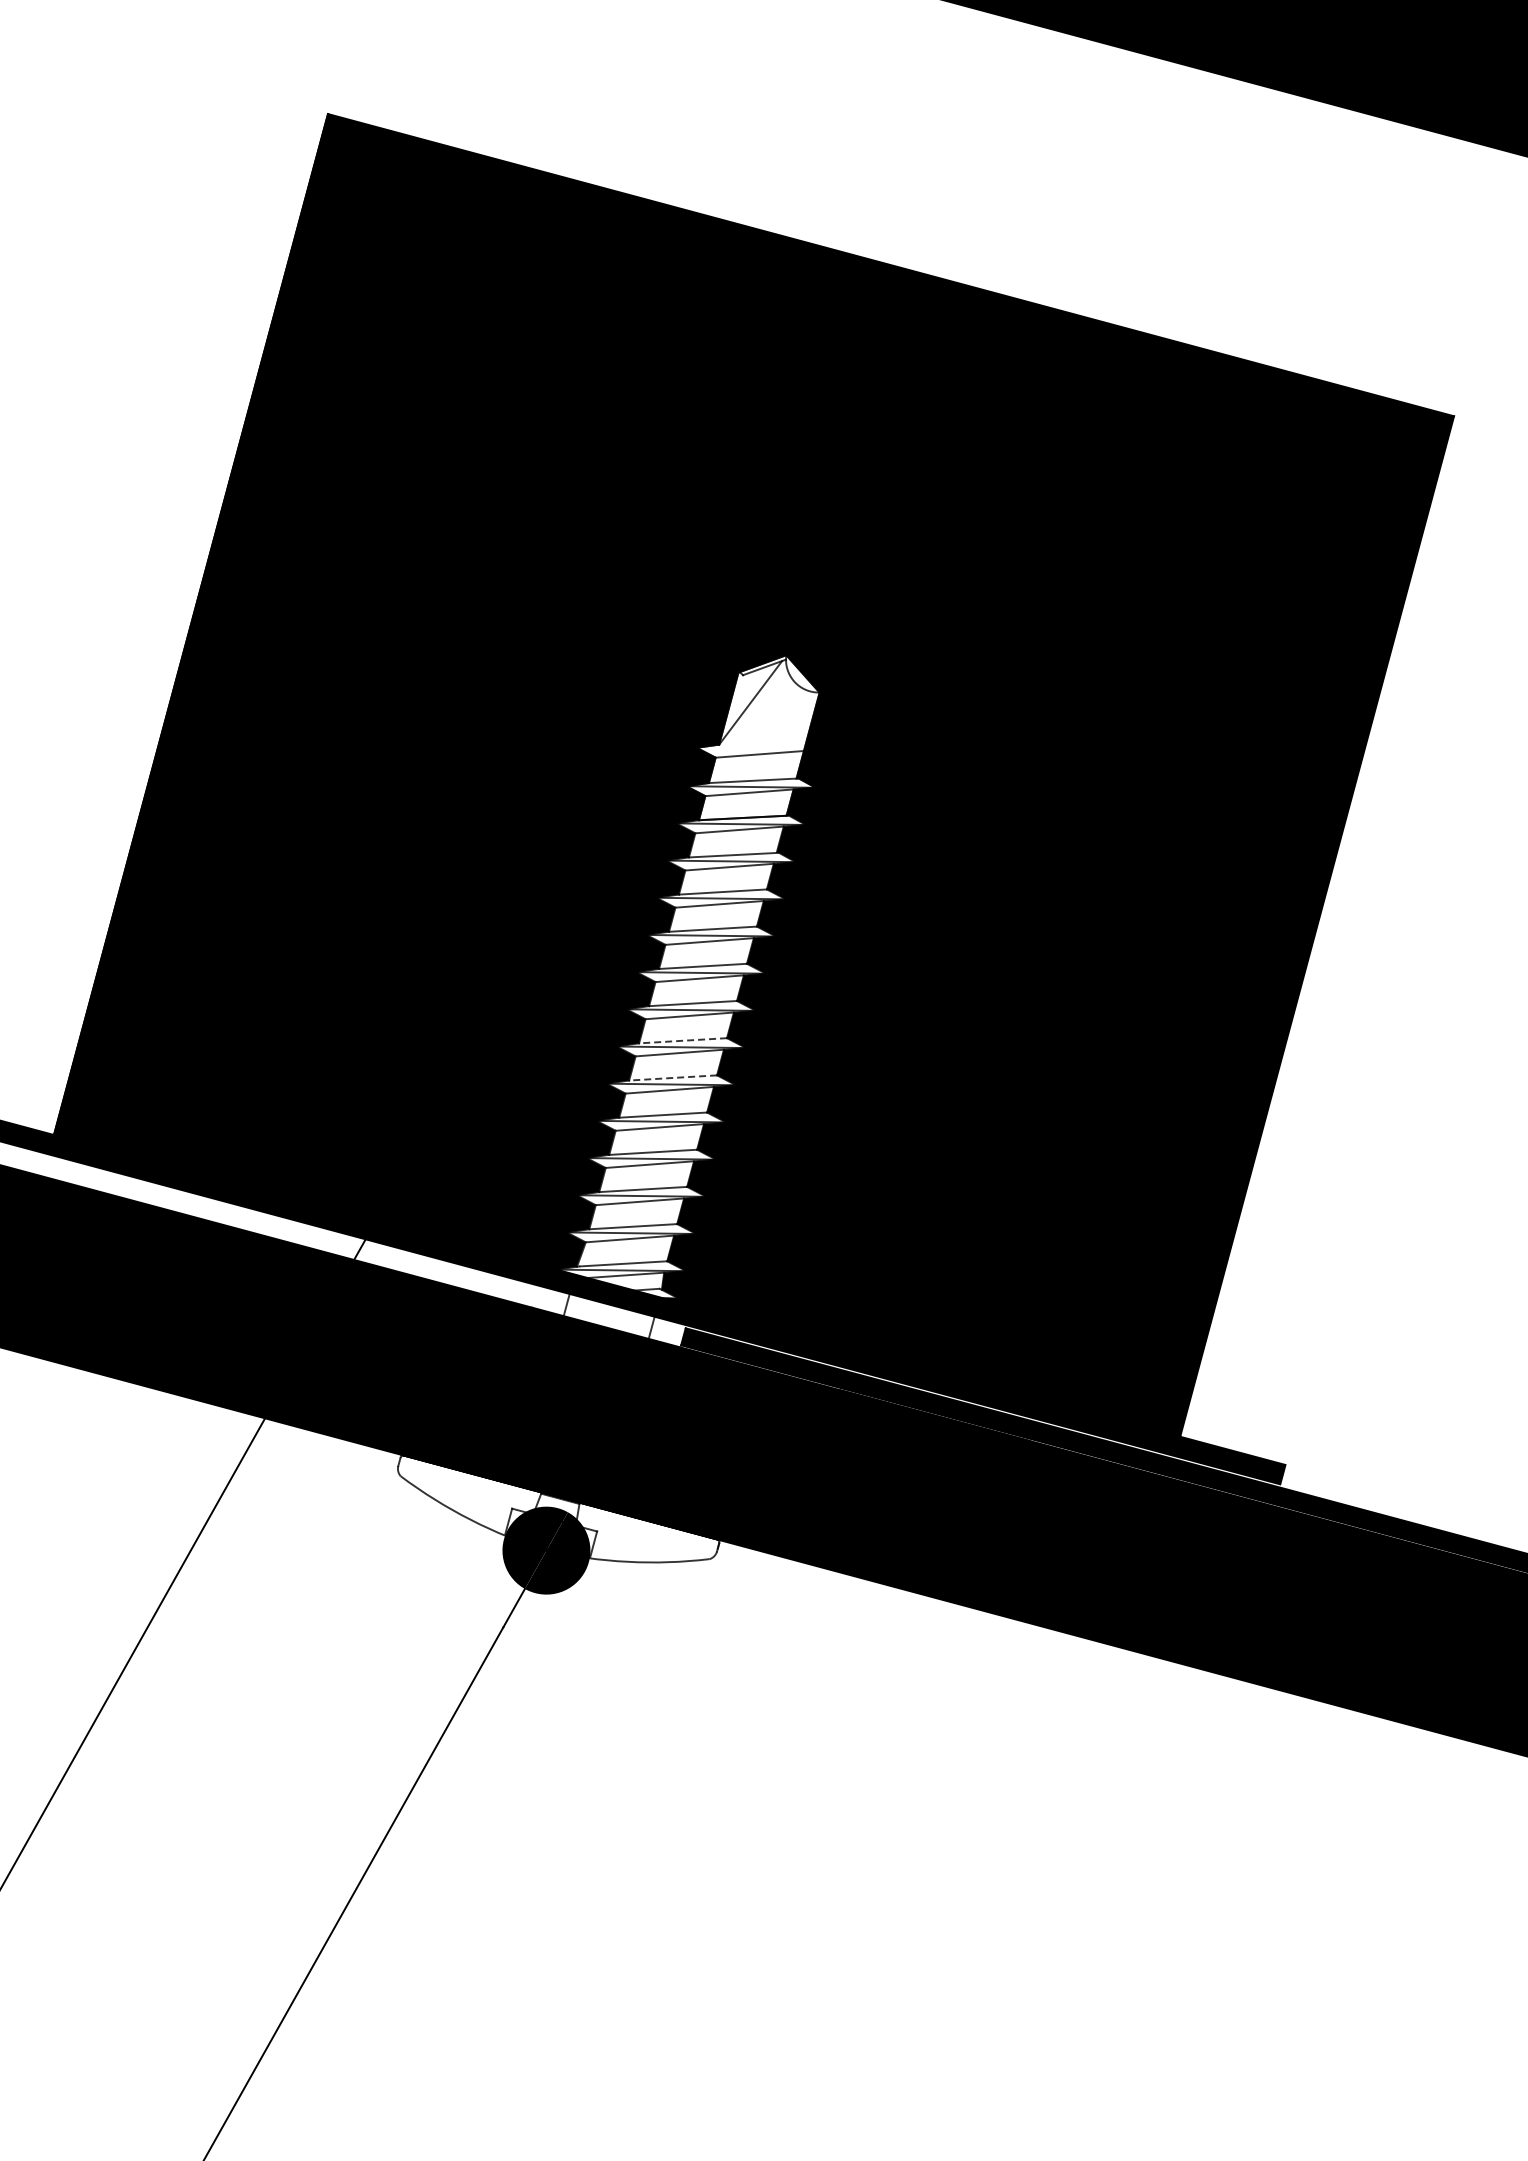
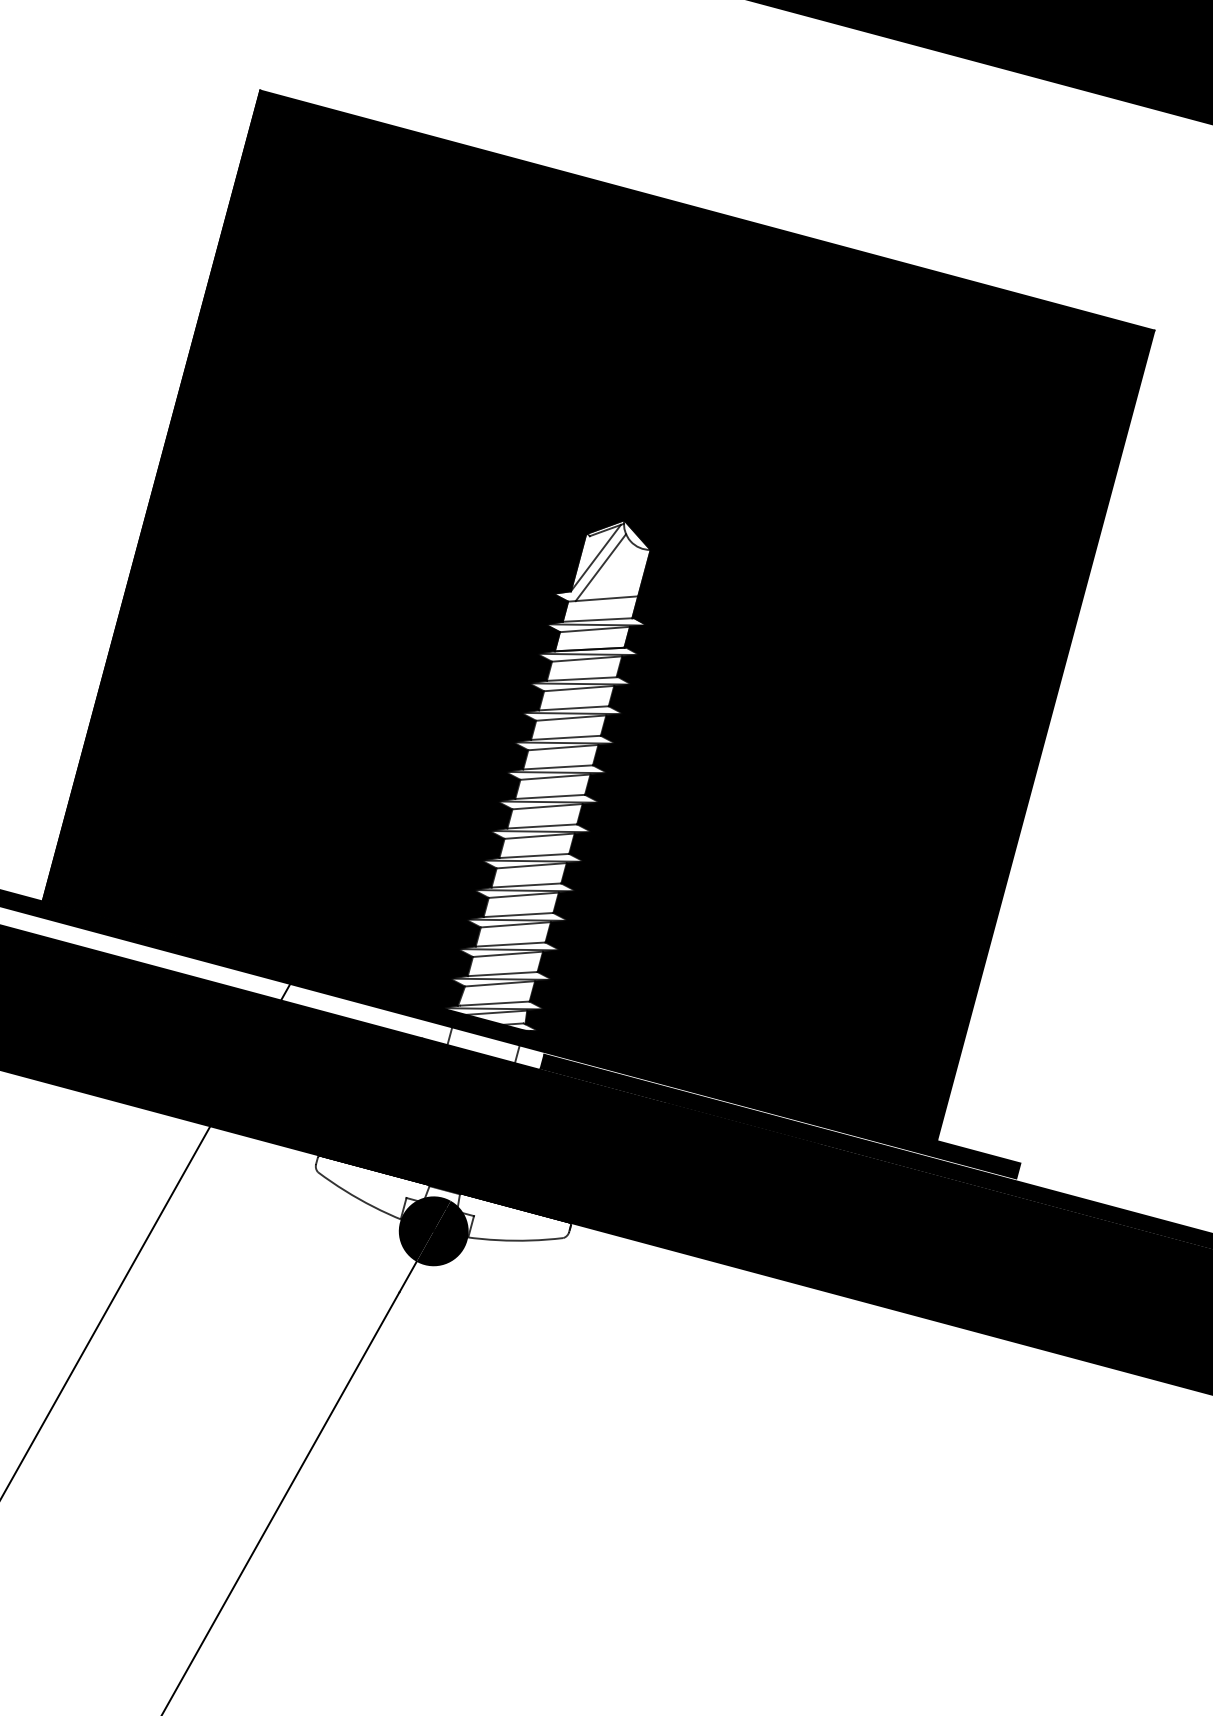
line: (756, 714) -> (600, 567), added
line: (682, 1040) -> (541, 826), dashed -> solid
line: (672, 1077) -> (533, 855), dashed -> solid

